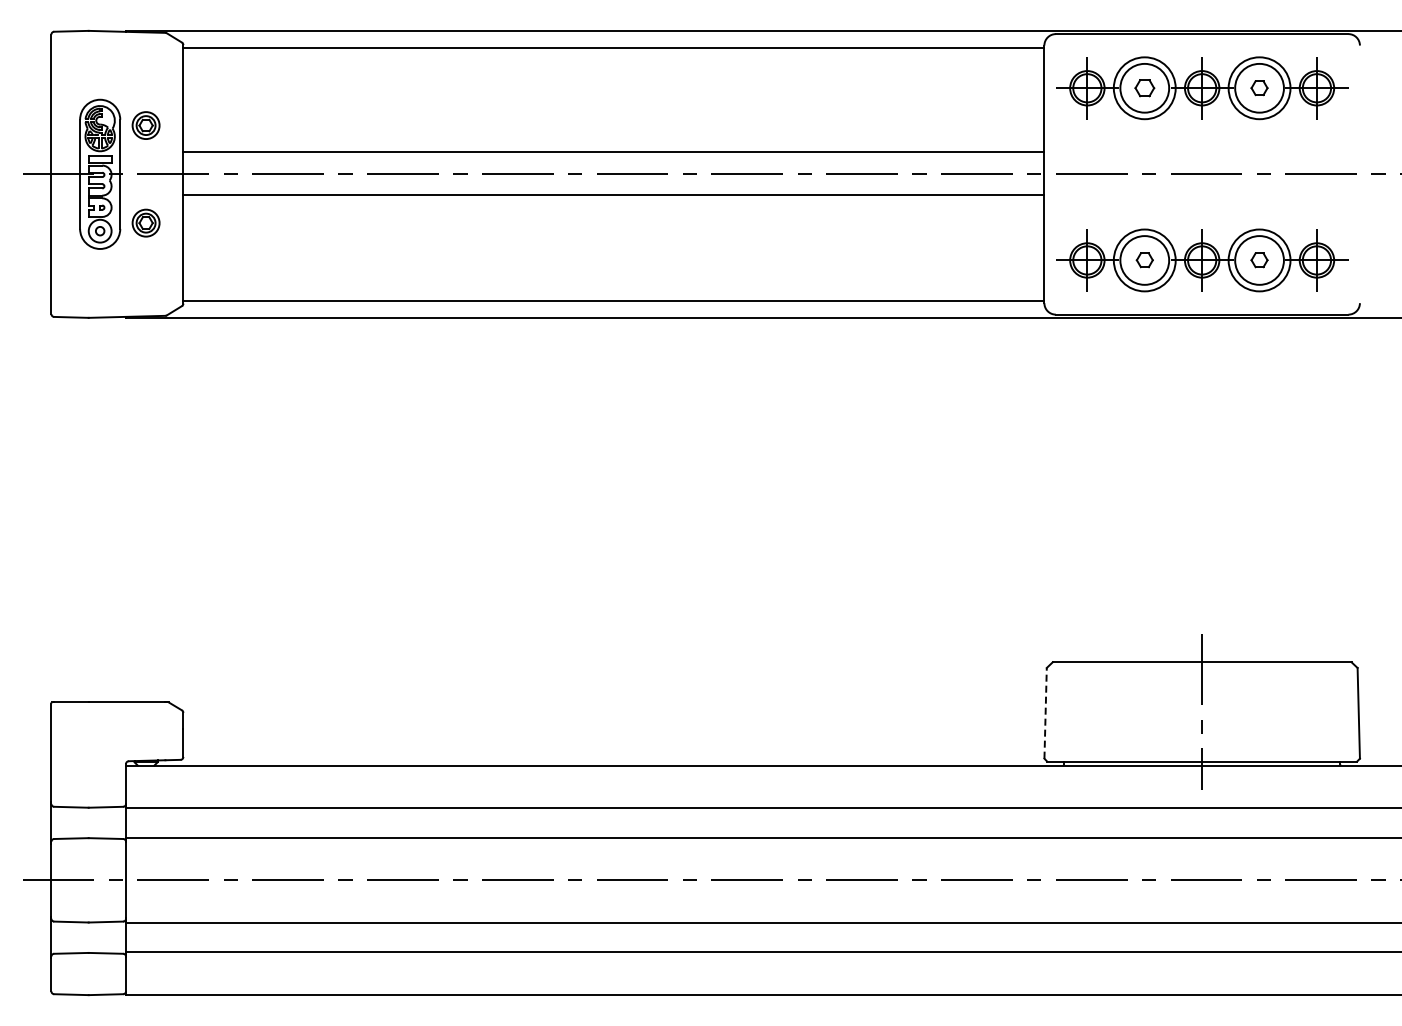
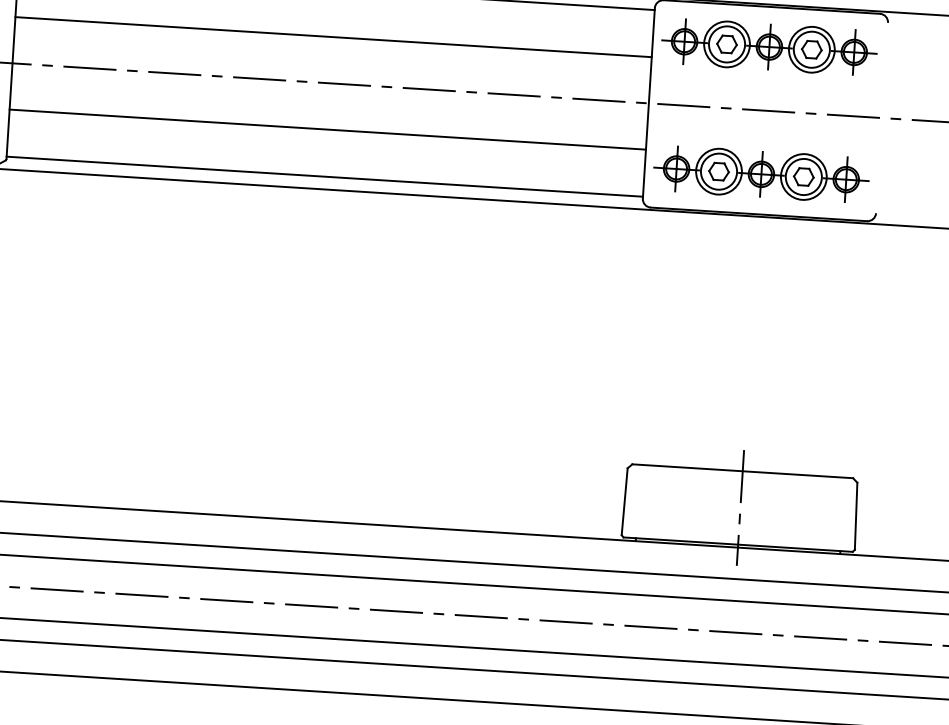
part: (1144, 87) -> (726, 43), size x1.43
part: (1259, 87) -> (811, 49), size x1.67
line: (613, 151) -> (333, 36), moved
line: (613, 194) -> (327, 129), moved
part: (1144, 259) -> (718, 170), size x1.67
part: (1259, 259) -> (803, 176), size x1.67
line: (1045, 712) -> (624, 501), dashed -> solid

